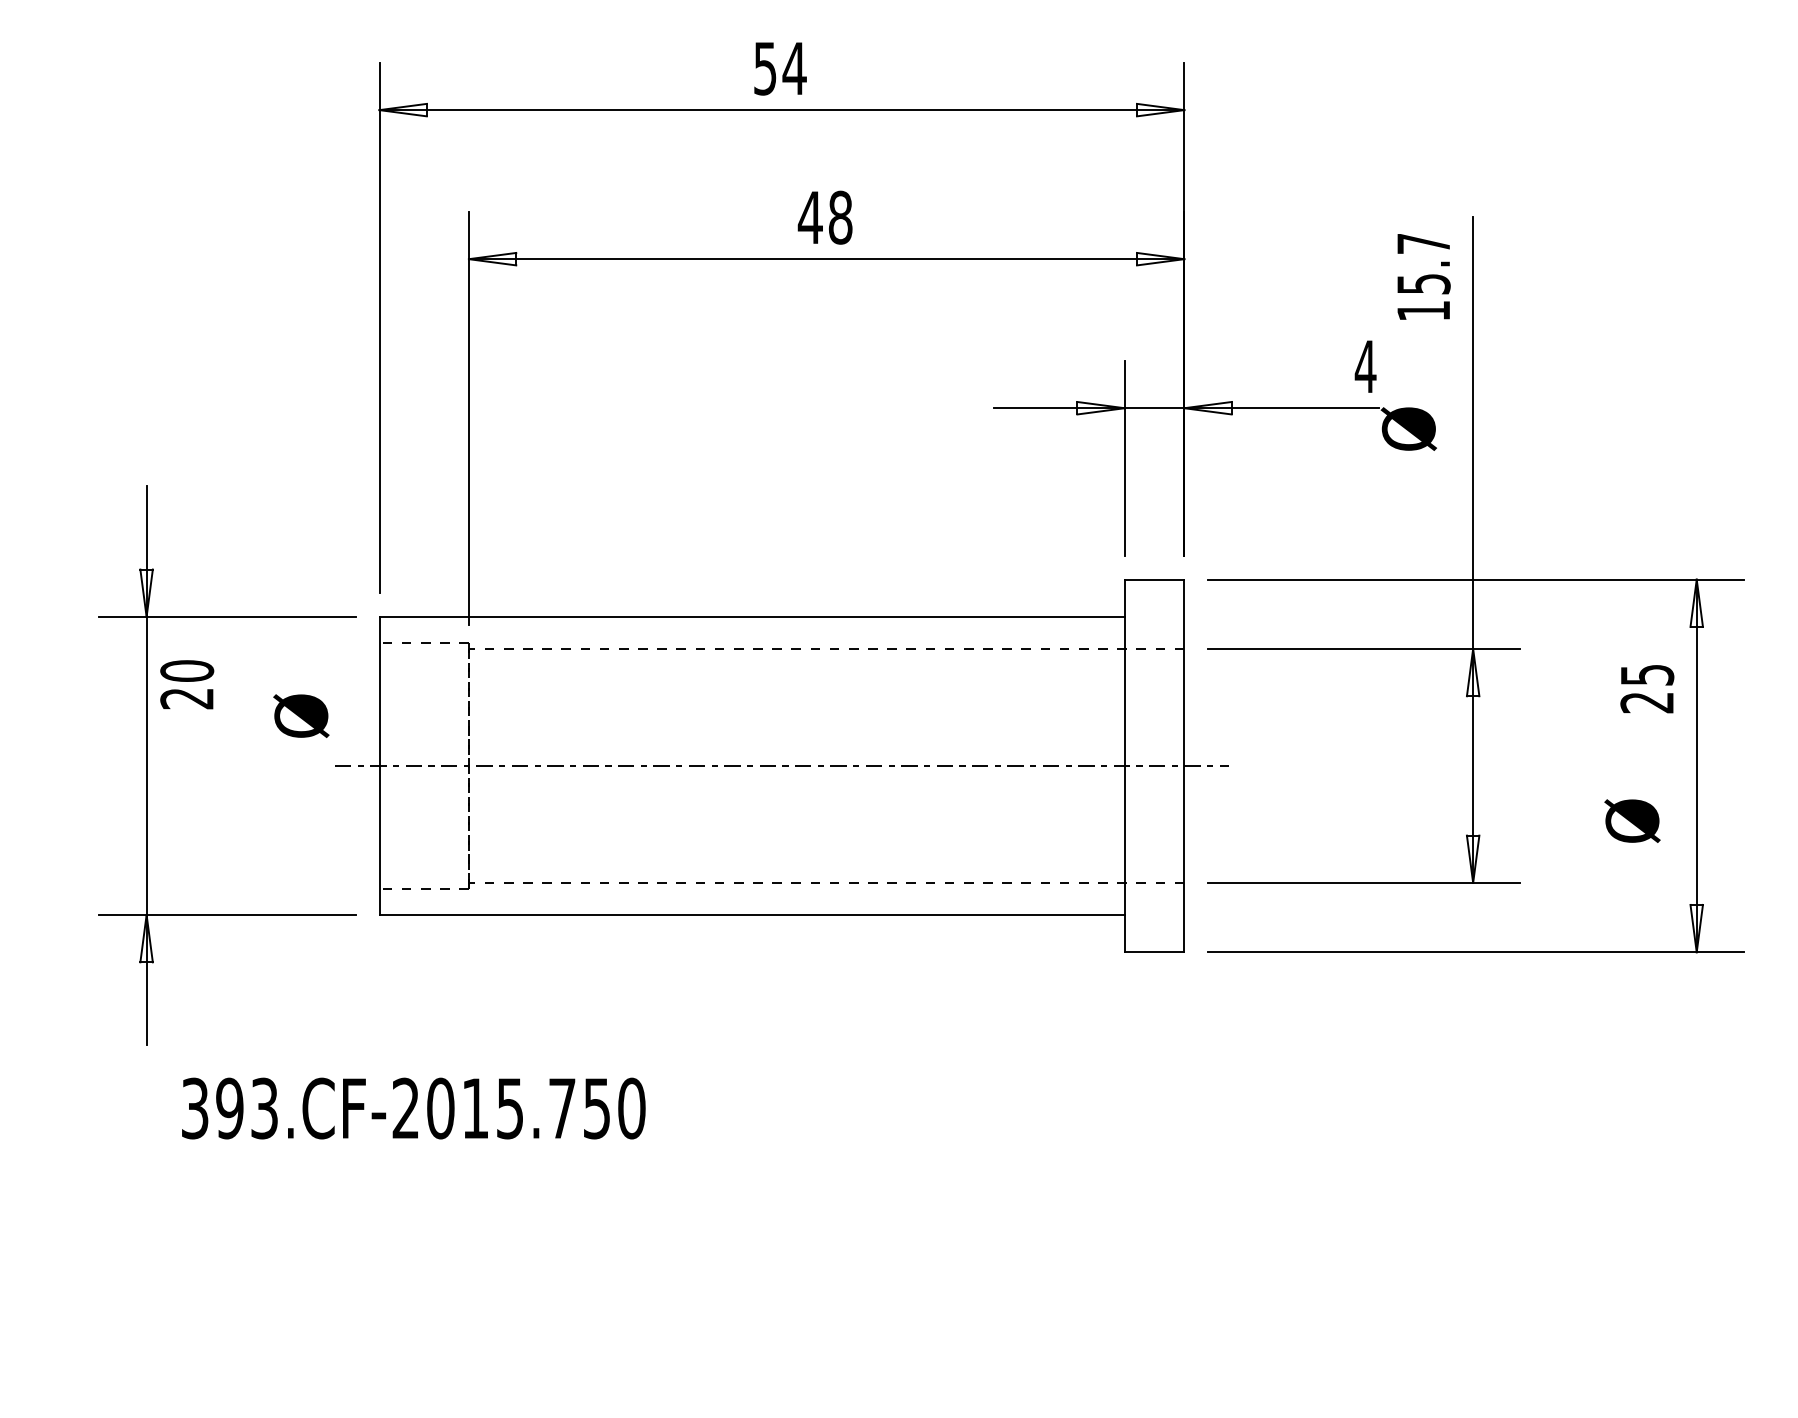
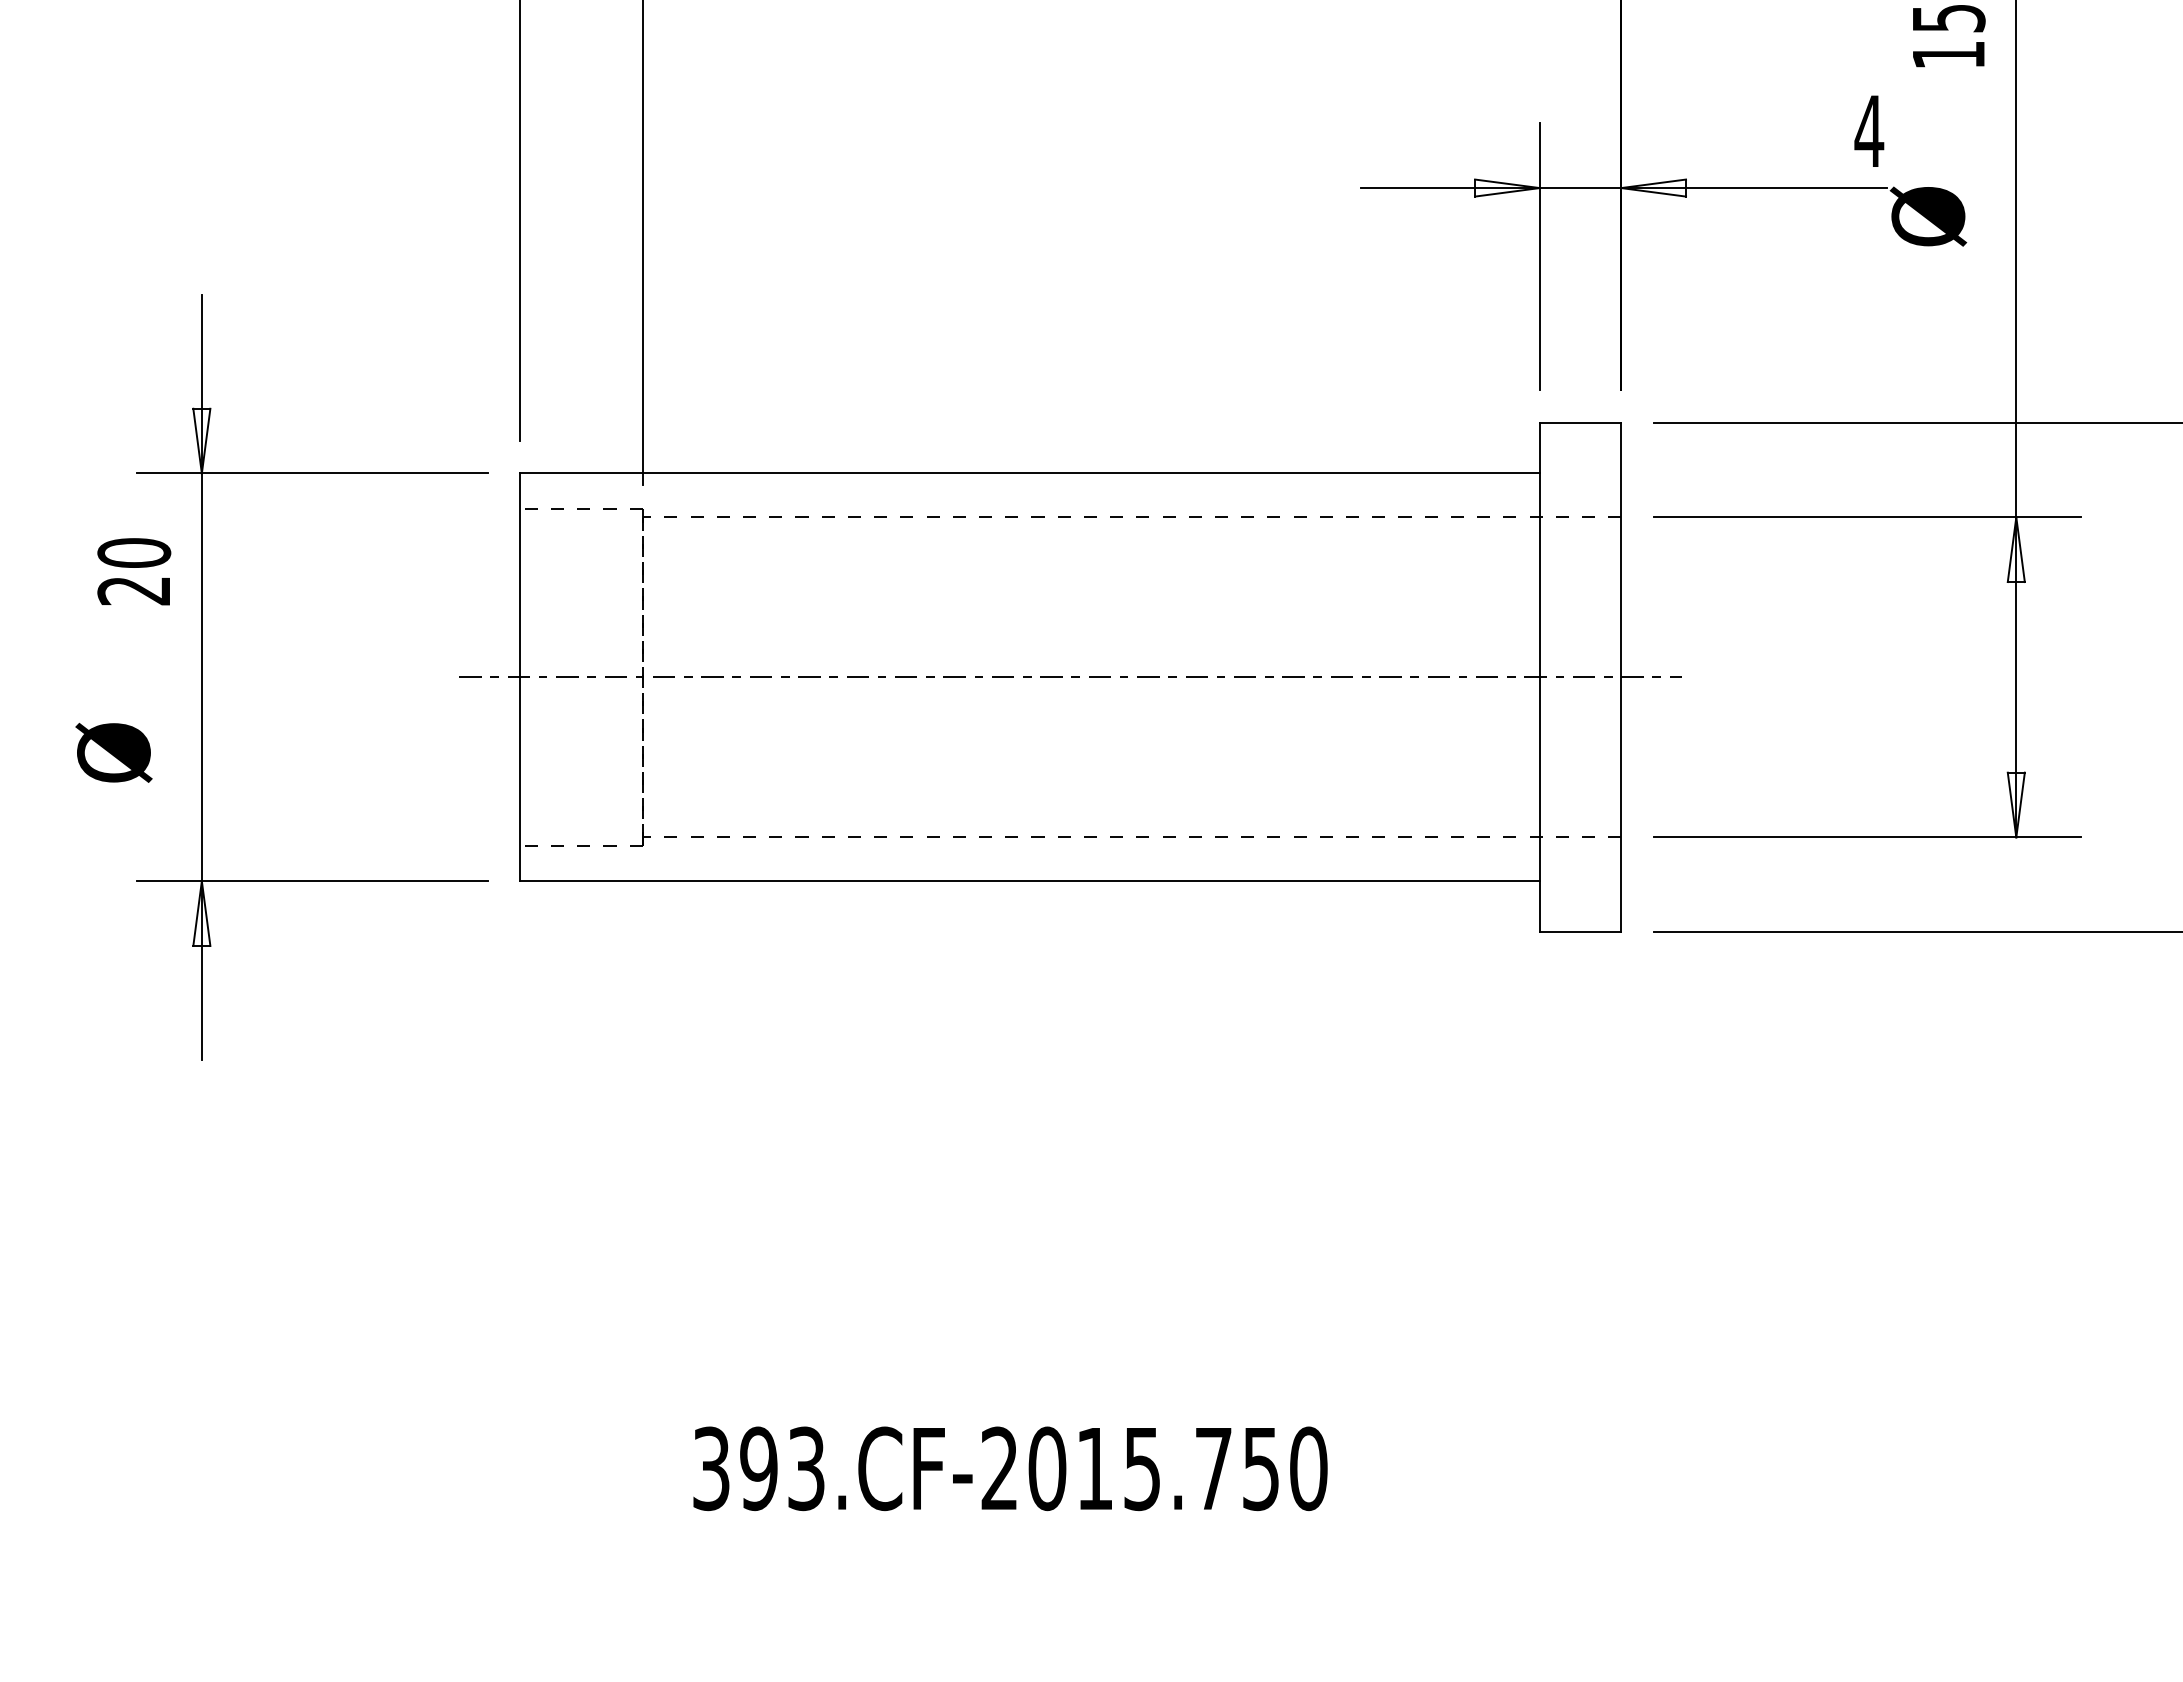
text: (187, 684) -> (134, 571), moved
text: (301, 715) -> (114, 751), moved
text: (413, 1108) -> (1010, 1468), moved

